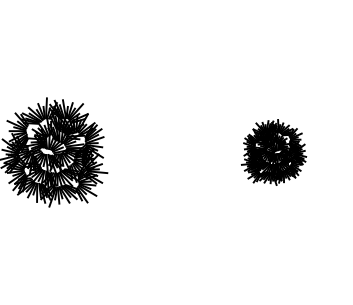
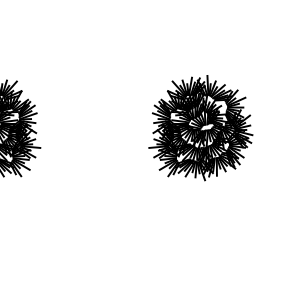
part: (273, 152) -> (200, 128), size x1.67

